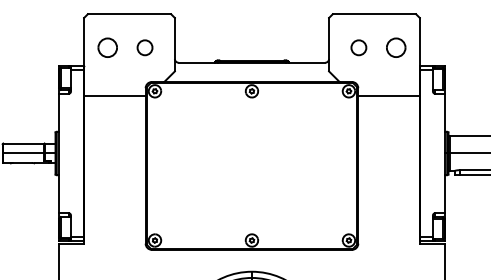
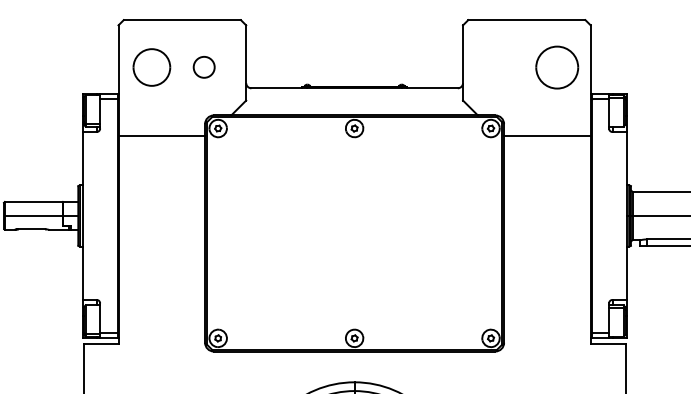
part: (107, 47) -> (151, 66), size x1.4
circle: (358, 47) -> (504, 66), removed
part: (396, 47) -> (557, 66), size x1.6

